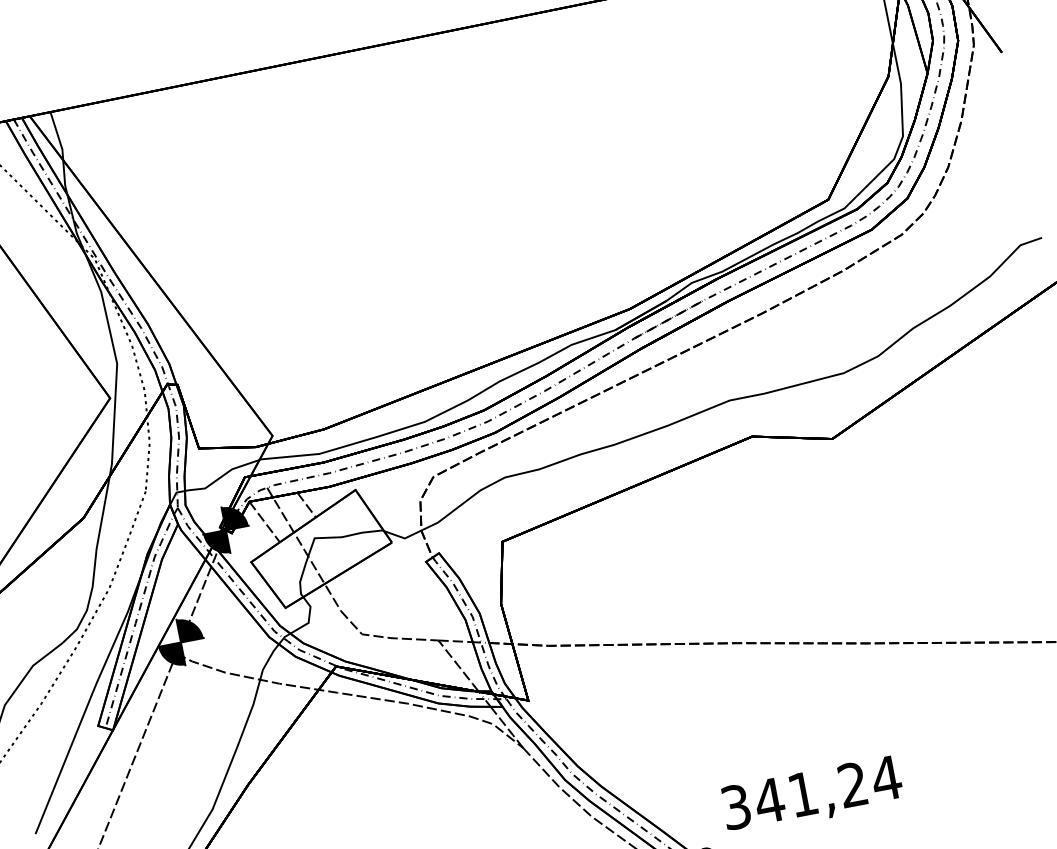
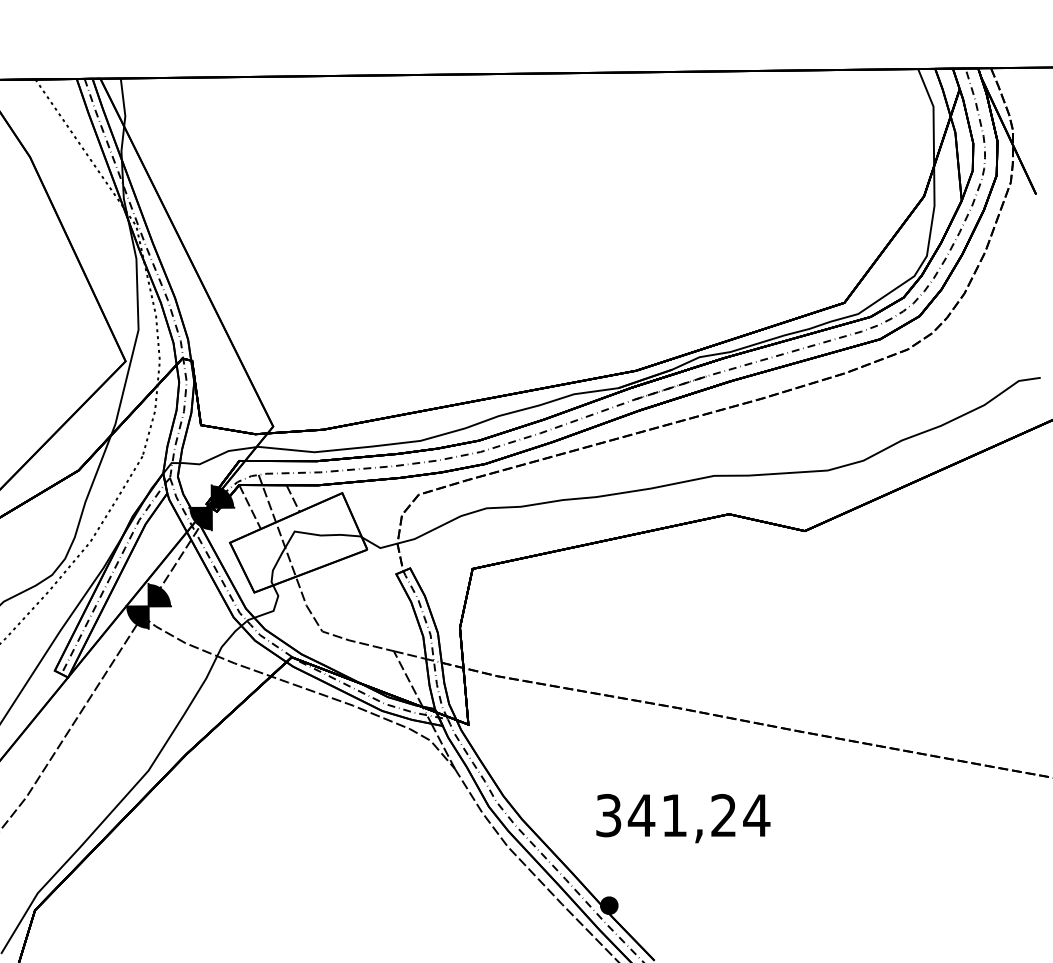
text: (812, 795) -> (683, 818), moved

